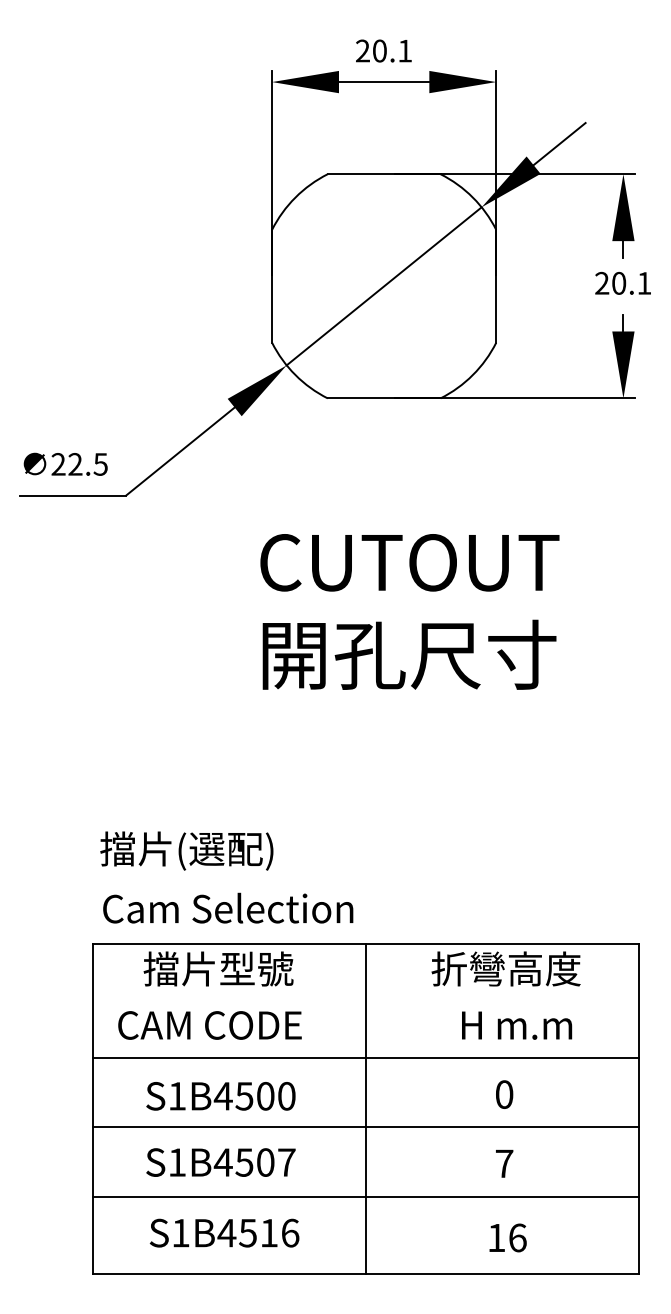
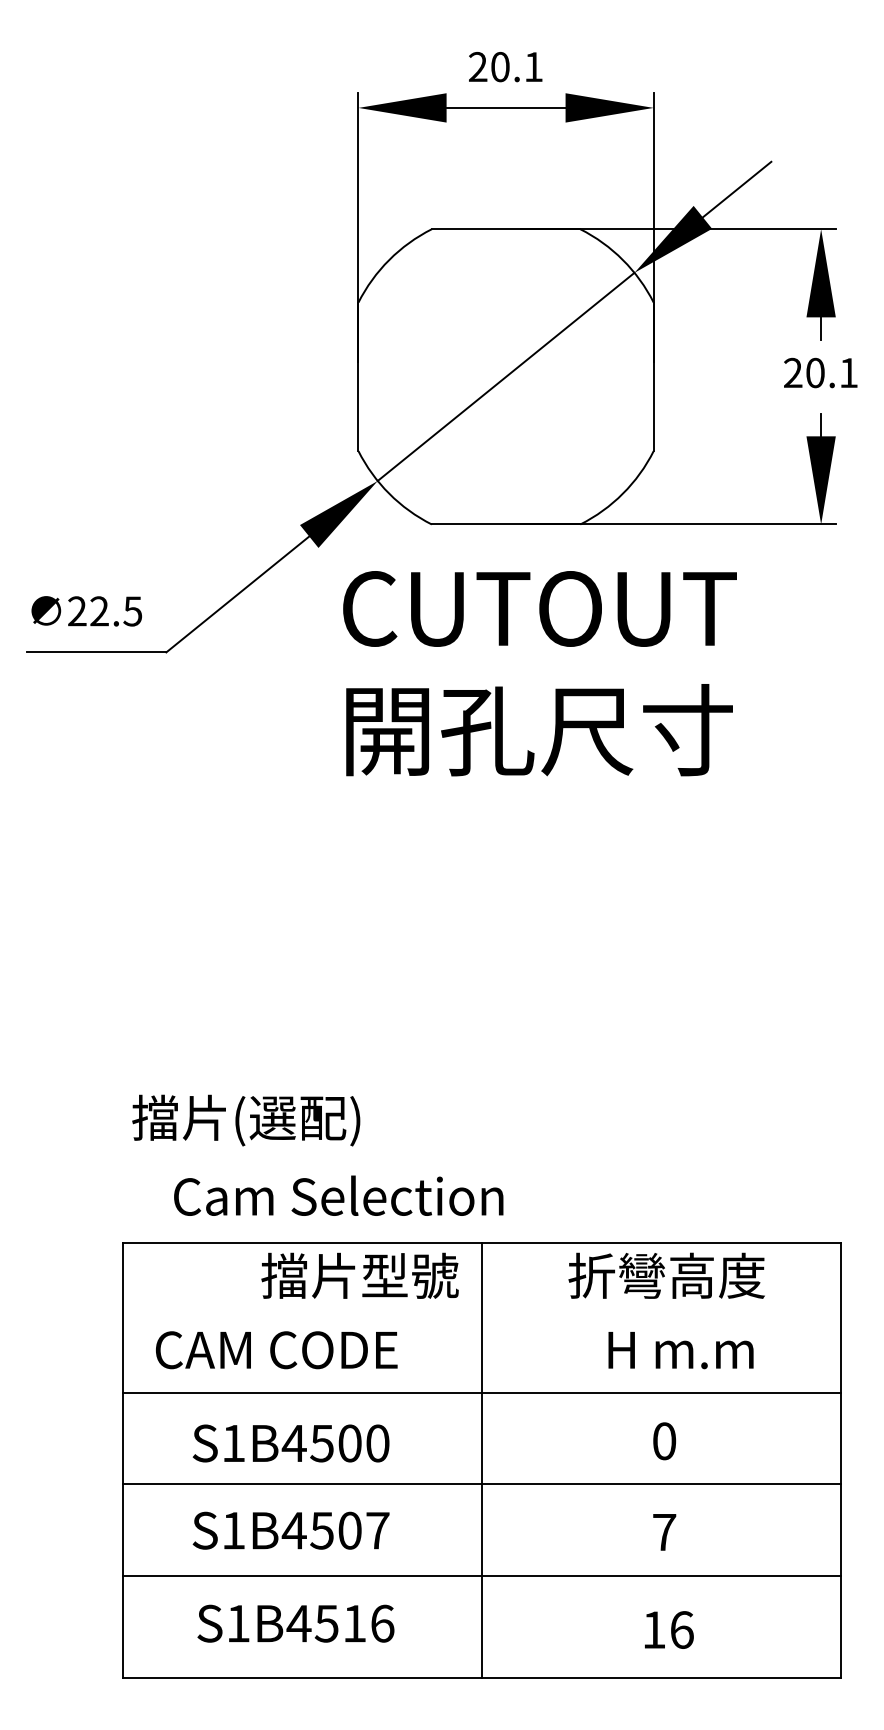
text: (409, 611) -> (539, 673), moved
text: (228, 907) -> (338, 1195), moved
text: (218, 968) -> (359, 1275), moved

